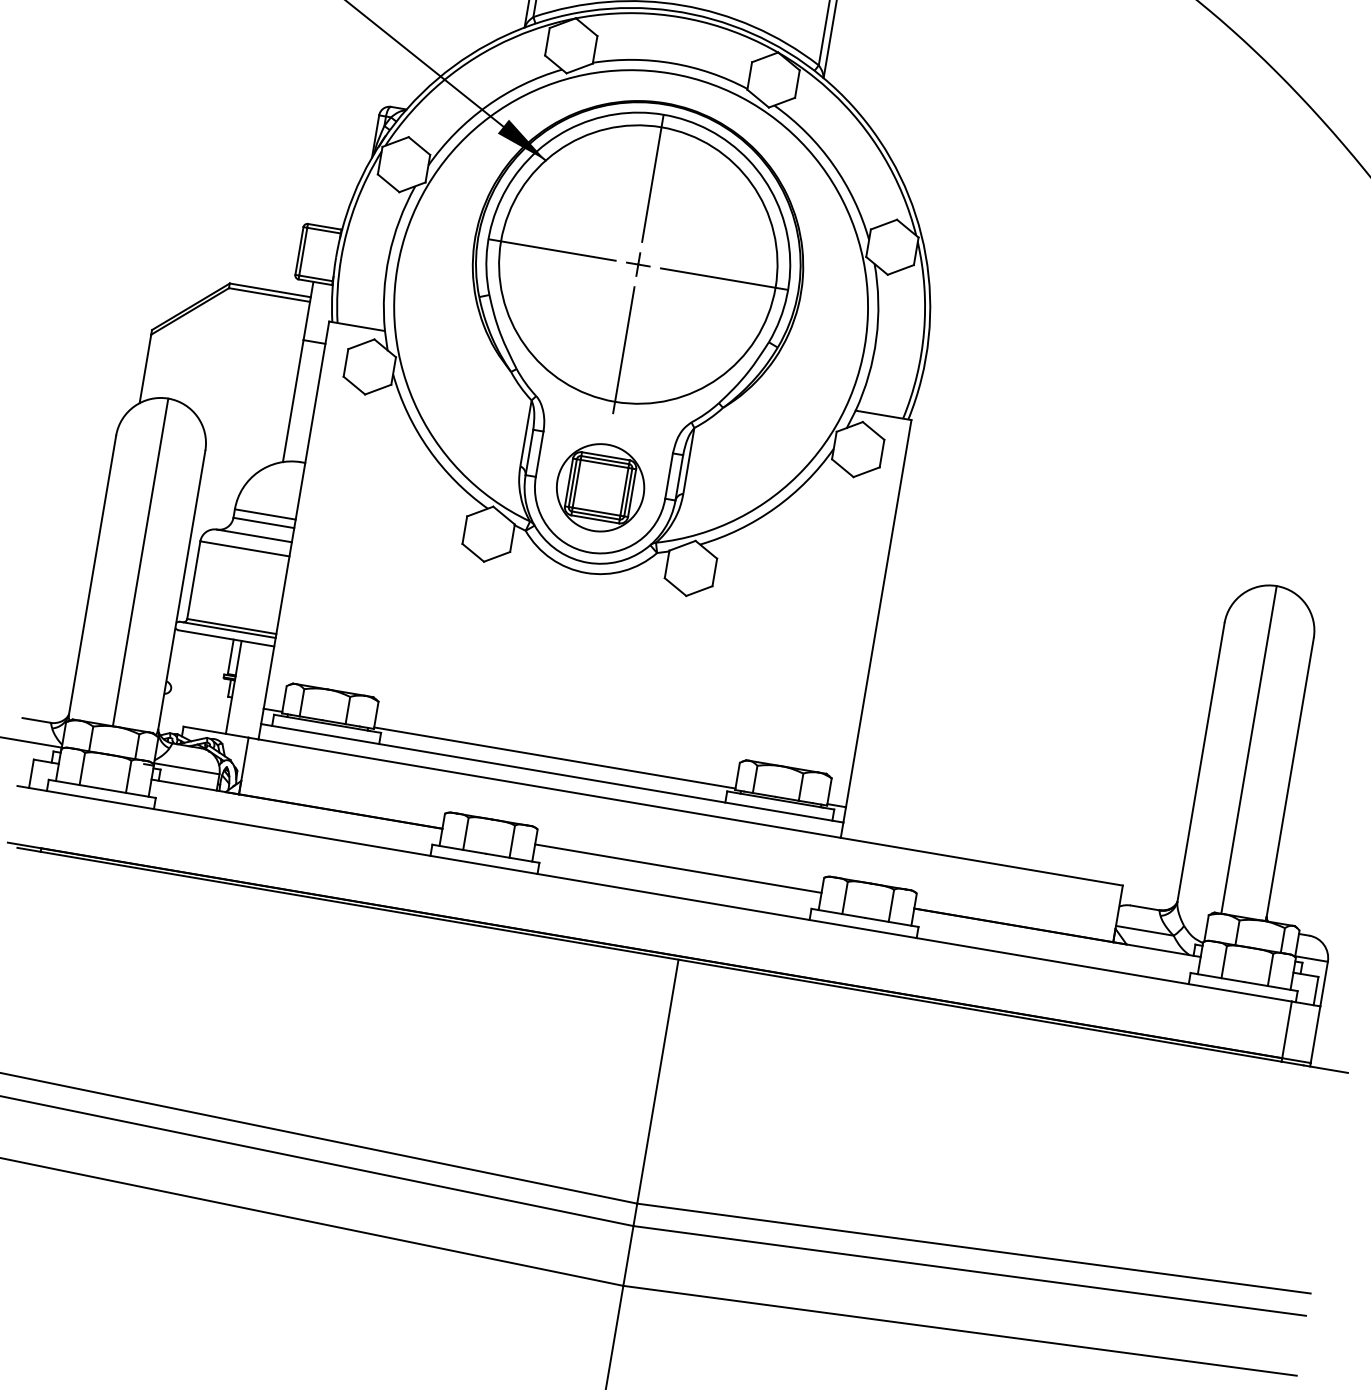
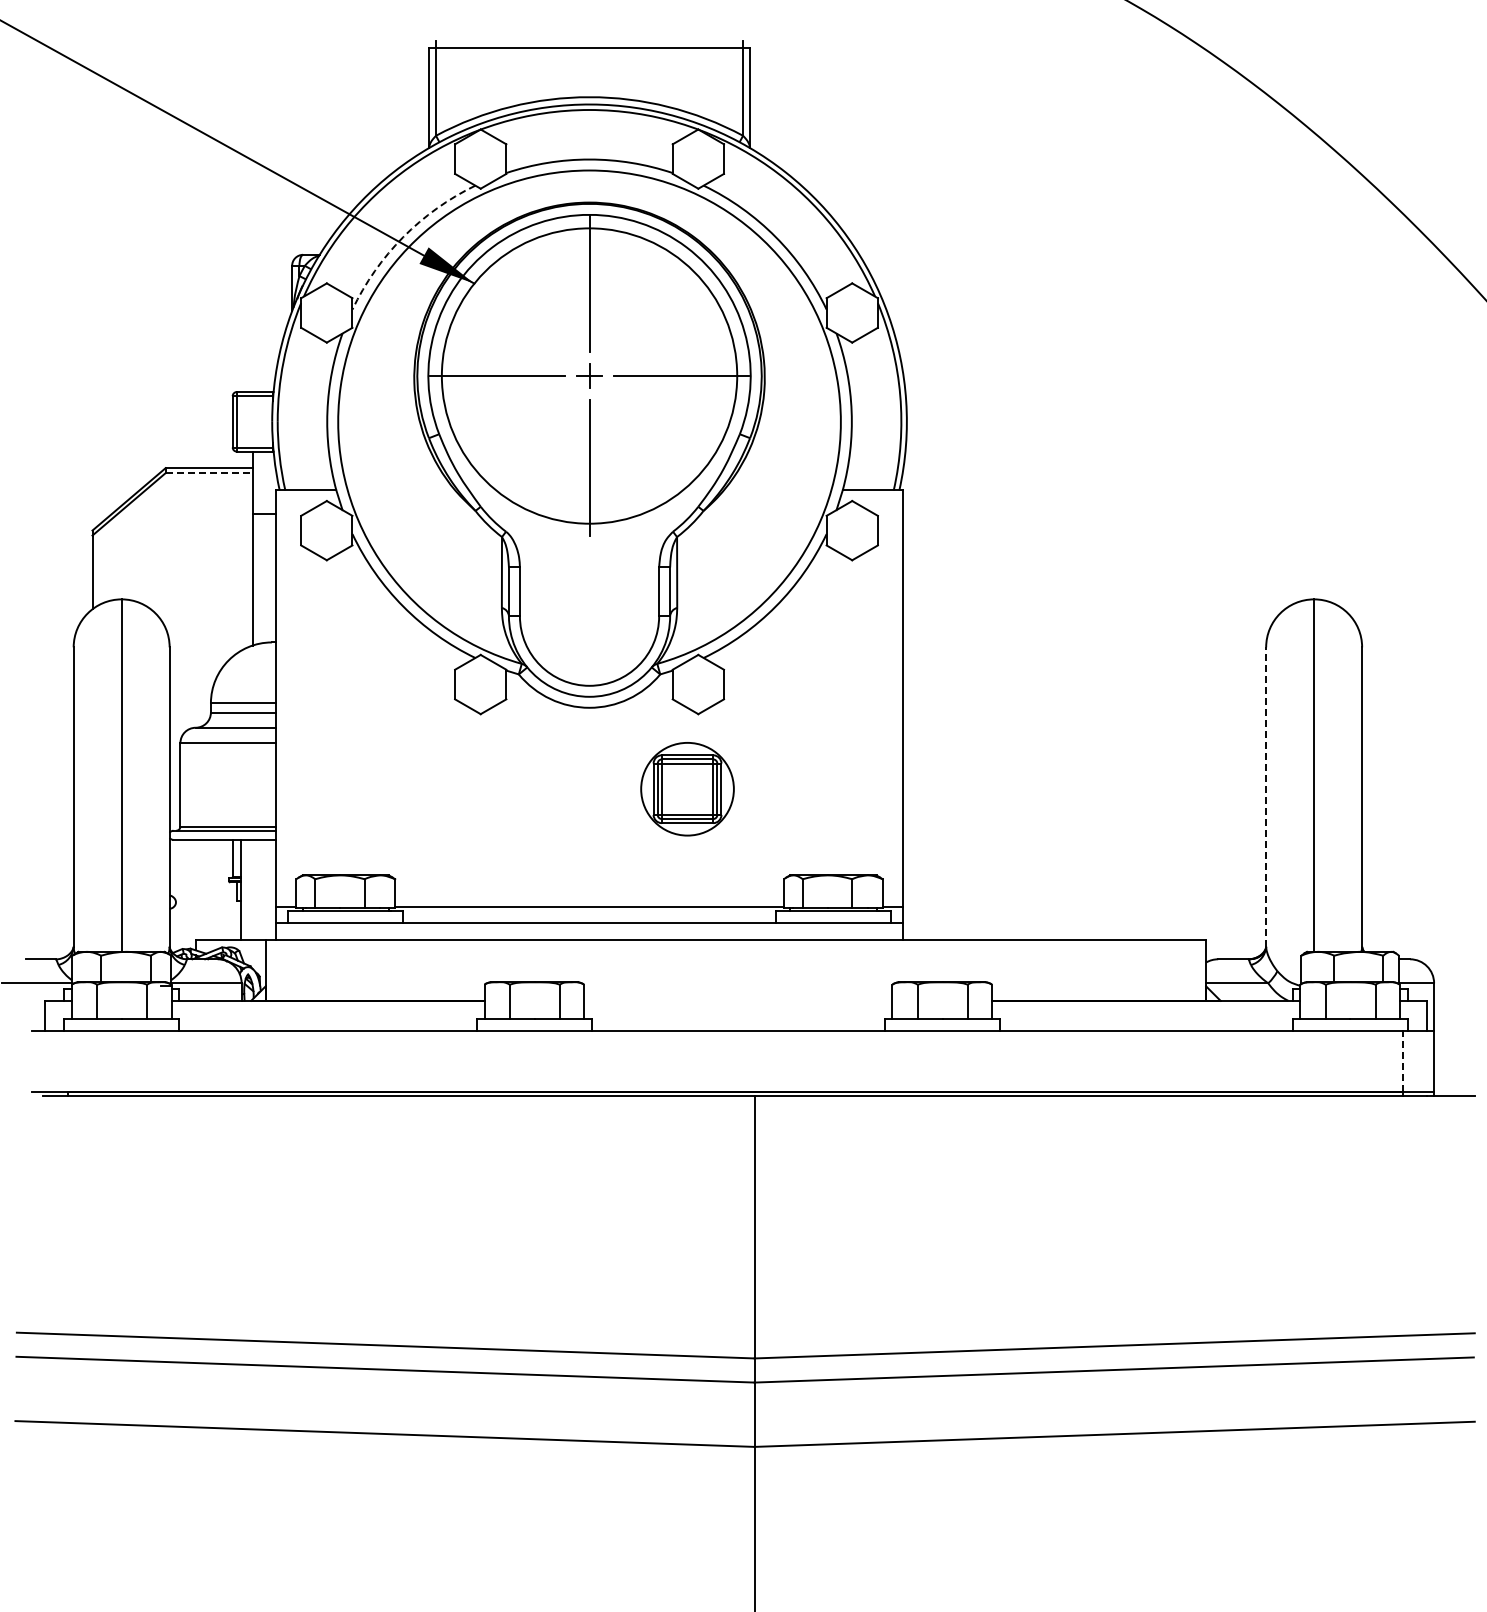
arc: (487, 106) -> (403, 237), solid -> dashed
line: (269, 295) -> (209, 473), solid -> dashed
part: (600, 488) -> (687, 789), moved
line: (1201, 762) -> (1266, 797), solid -> dashed
line: (678, 868) -> (738, 1000), removed
line: (1287, 1029) -> (1403, 1061), solid -> dashed

